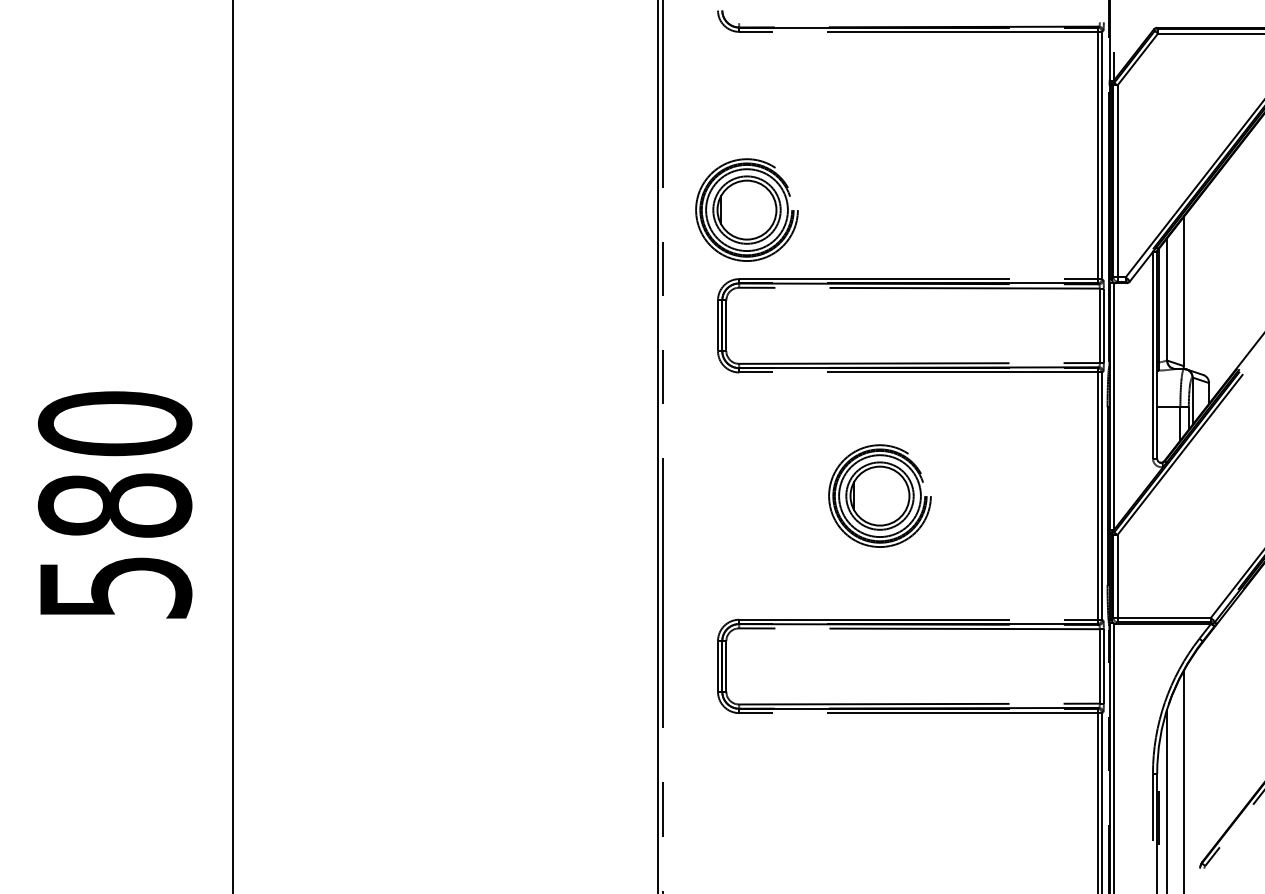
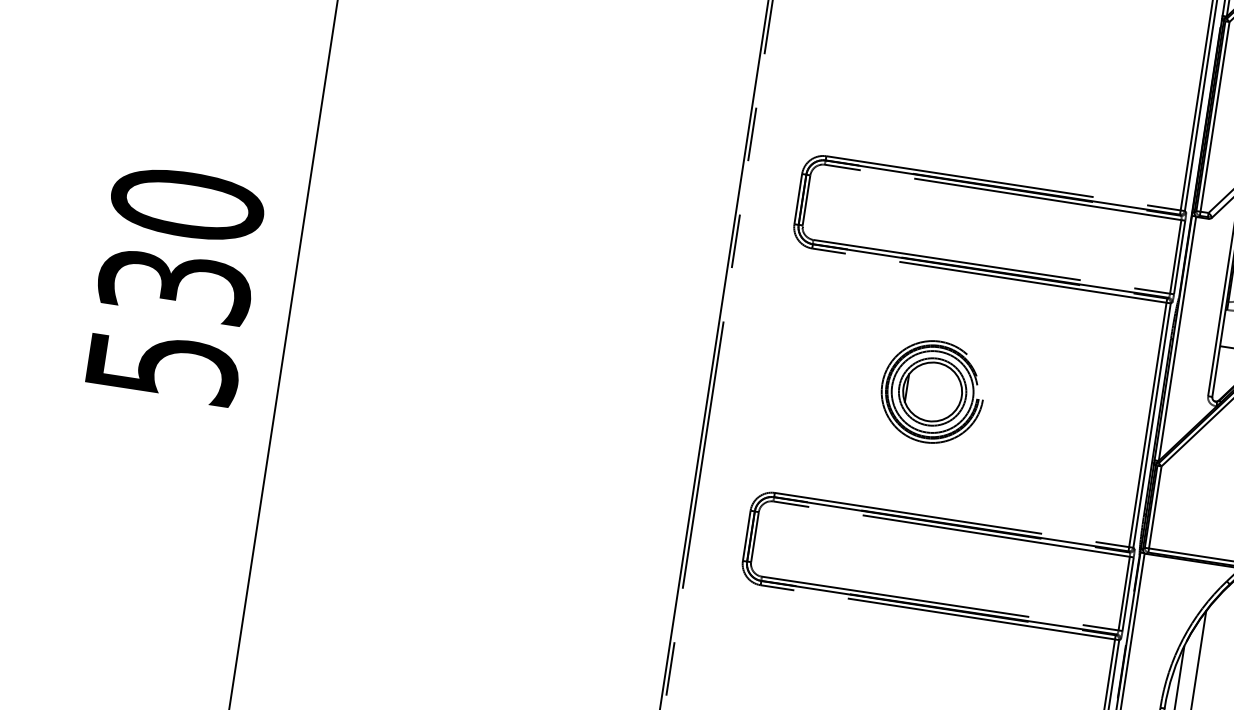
part: (746, 209) -> (844, 88), removed
text: (114, 505) -> (174, 285), 580 -> 530

